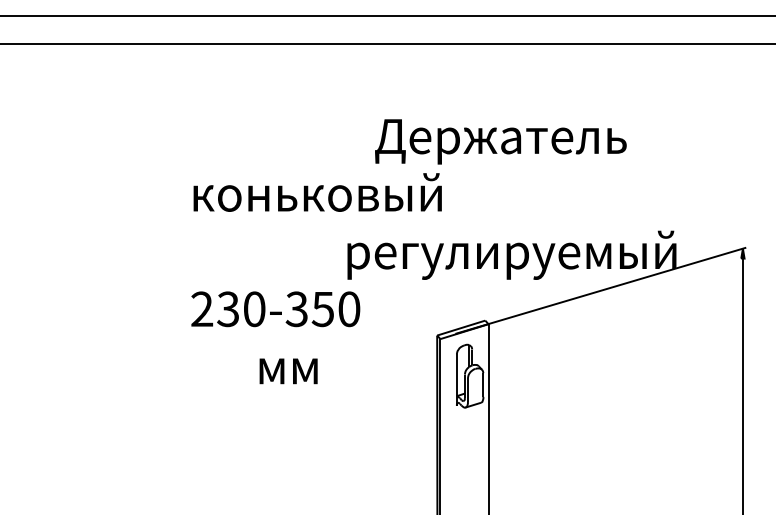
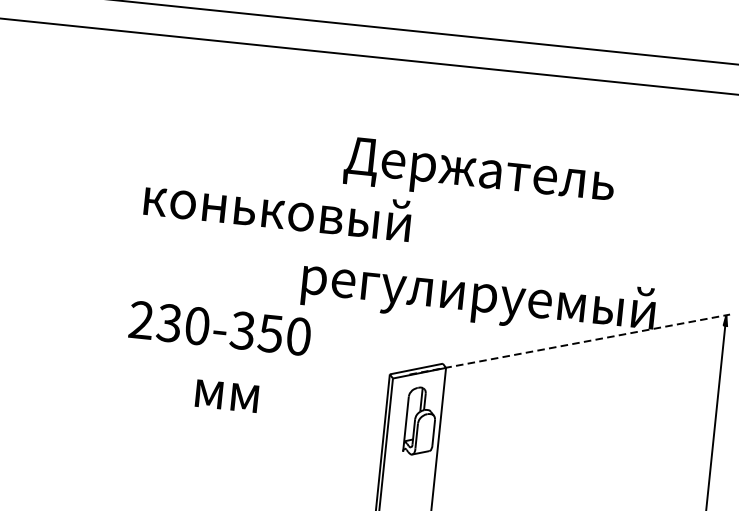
line: (600, 290) -> (569, 344), solid -> dashed

